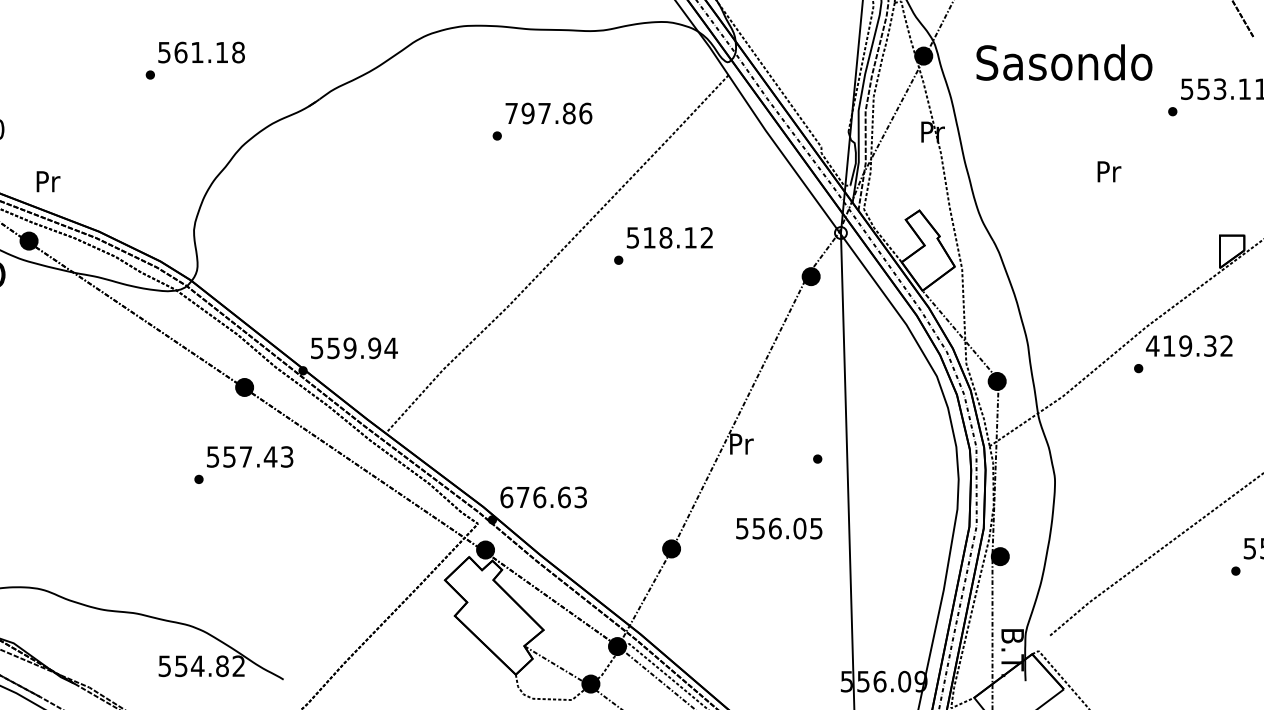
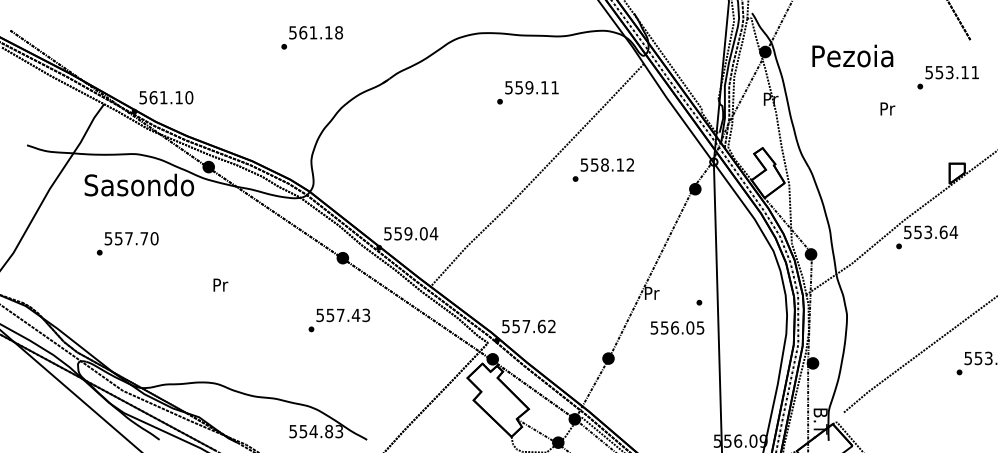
text: (194, 60) -> (311, 37), moved
text: (1063, 61) -> (852, 55), Sasondo -> Pezoia
text: (549, 113) -> (532, 87), 797.86 -> 559.11
text: (1108, 171) -> (887, 108), moved
text: (47, 180) -> (220, 284), moved
text: (649, 236) -> (594, 164), 518.12 -> 558.12
text: (1189, 346) -> (930, 232), 419.32 -> 553.64
text: (374, 347) -> (423, 233), 559.94 -> 559.04
text: (244, 465) -> (339, 320), moved
text: (543, 497) -> (528, 326), 676.63 -> 557.62
text: (779, 527) -> (677, 327), moved
text: (239, 666) -> (339, 431), 554.82 -> 554.83

